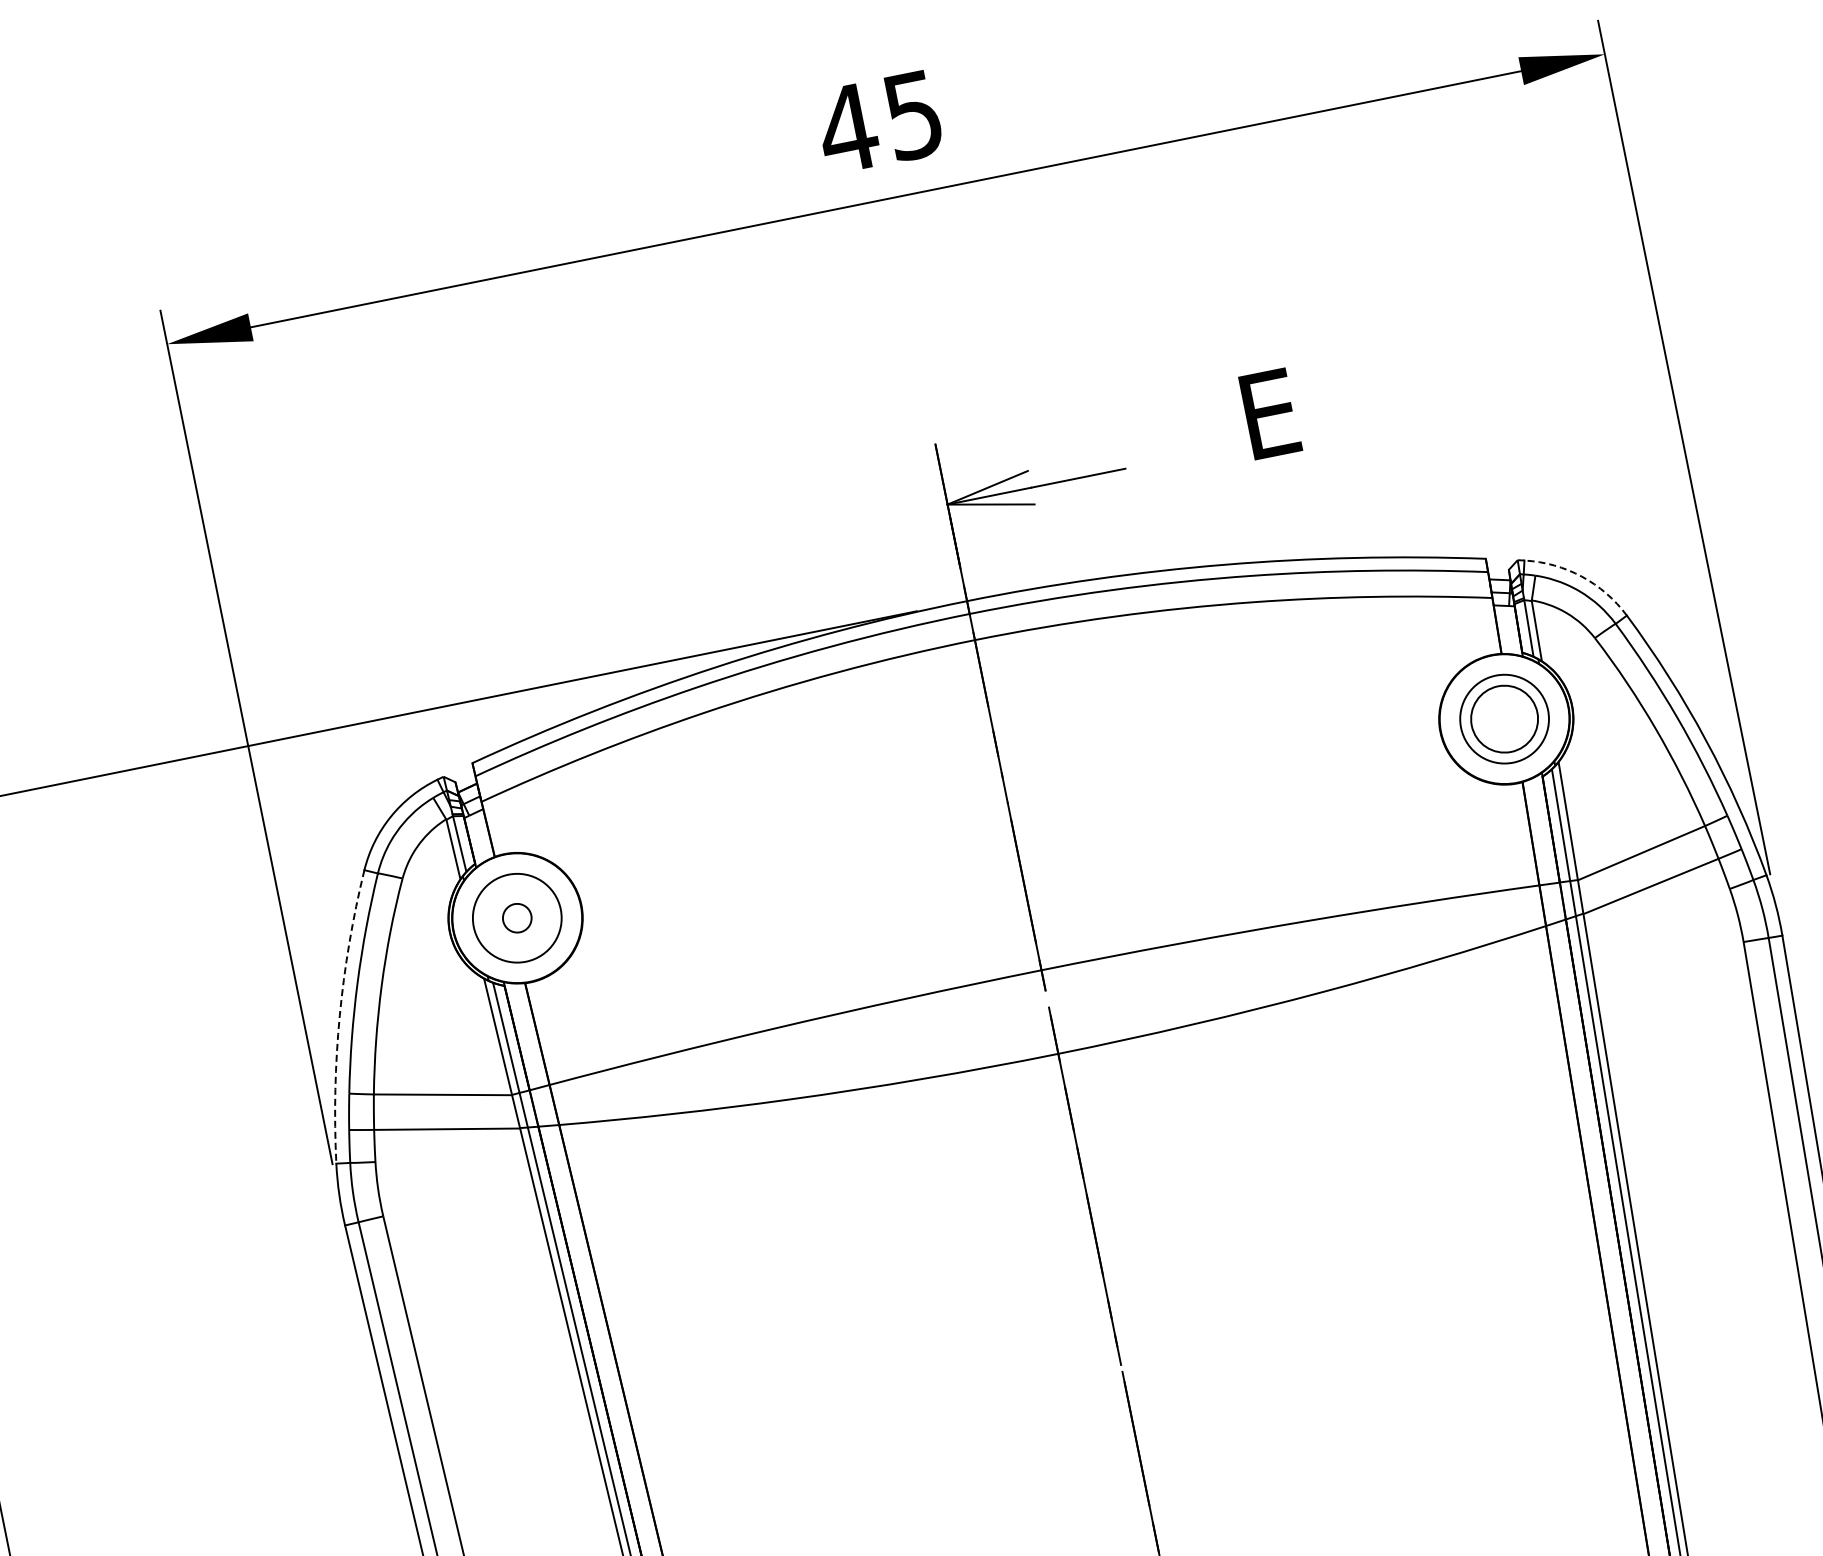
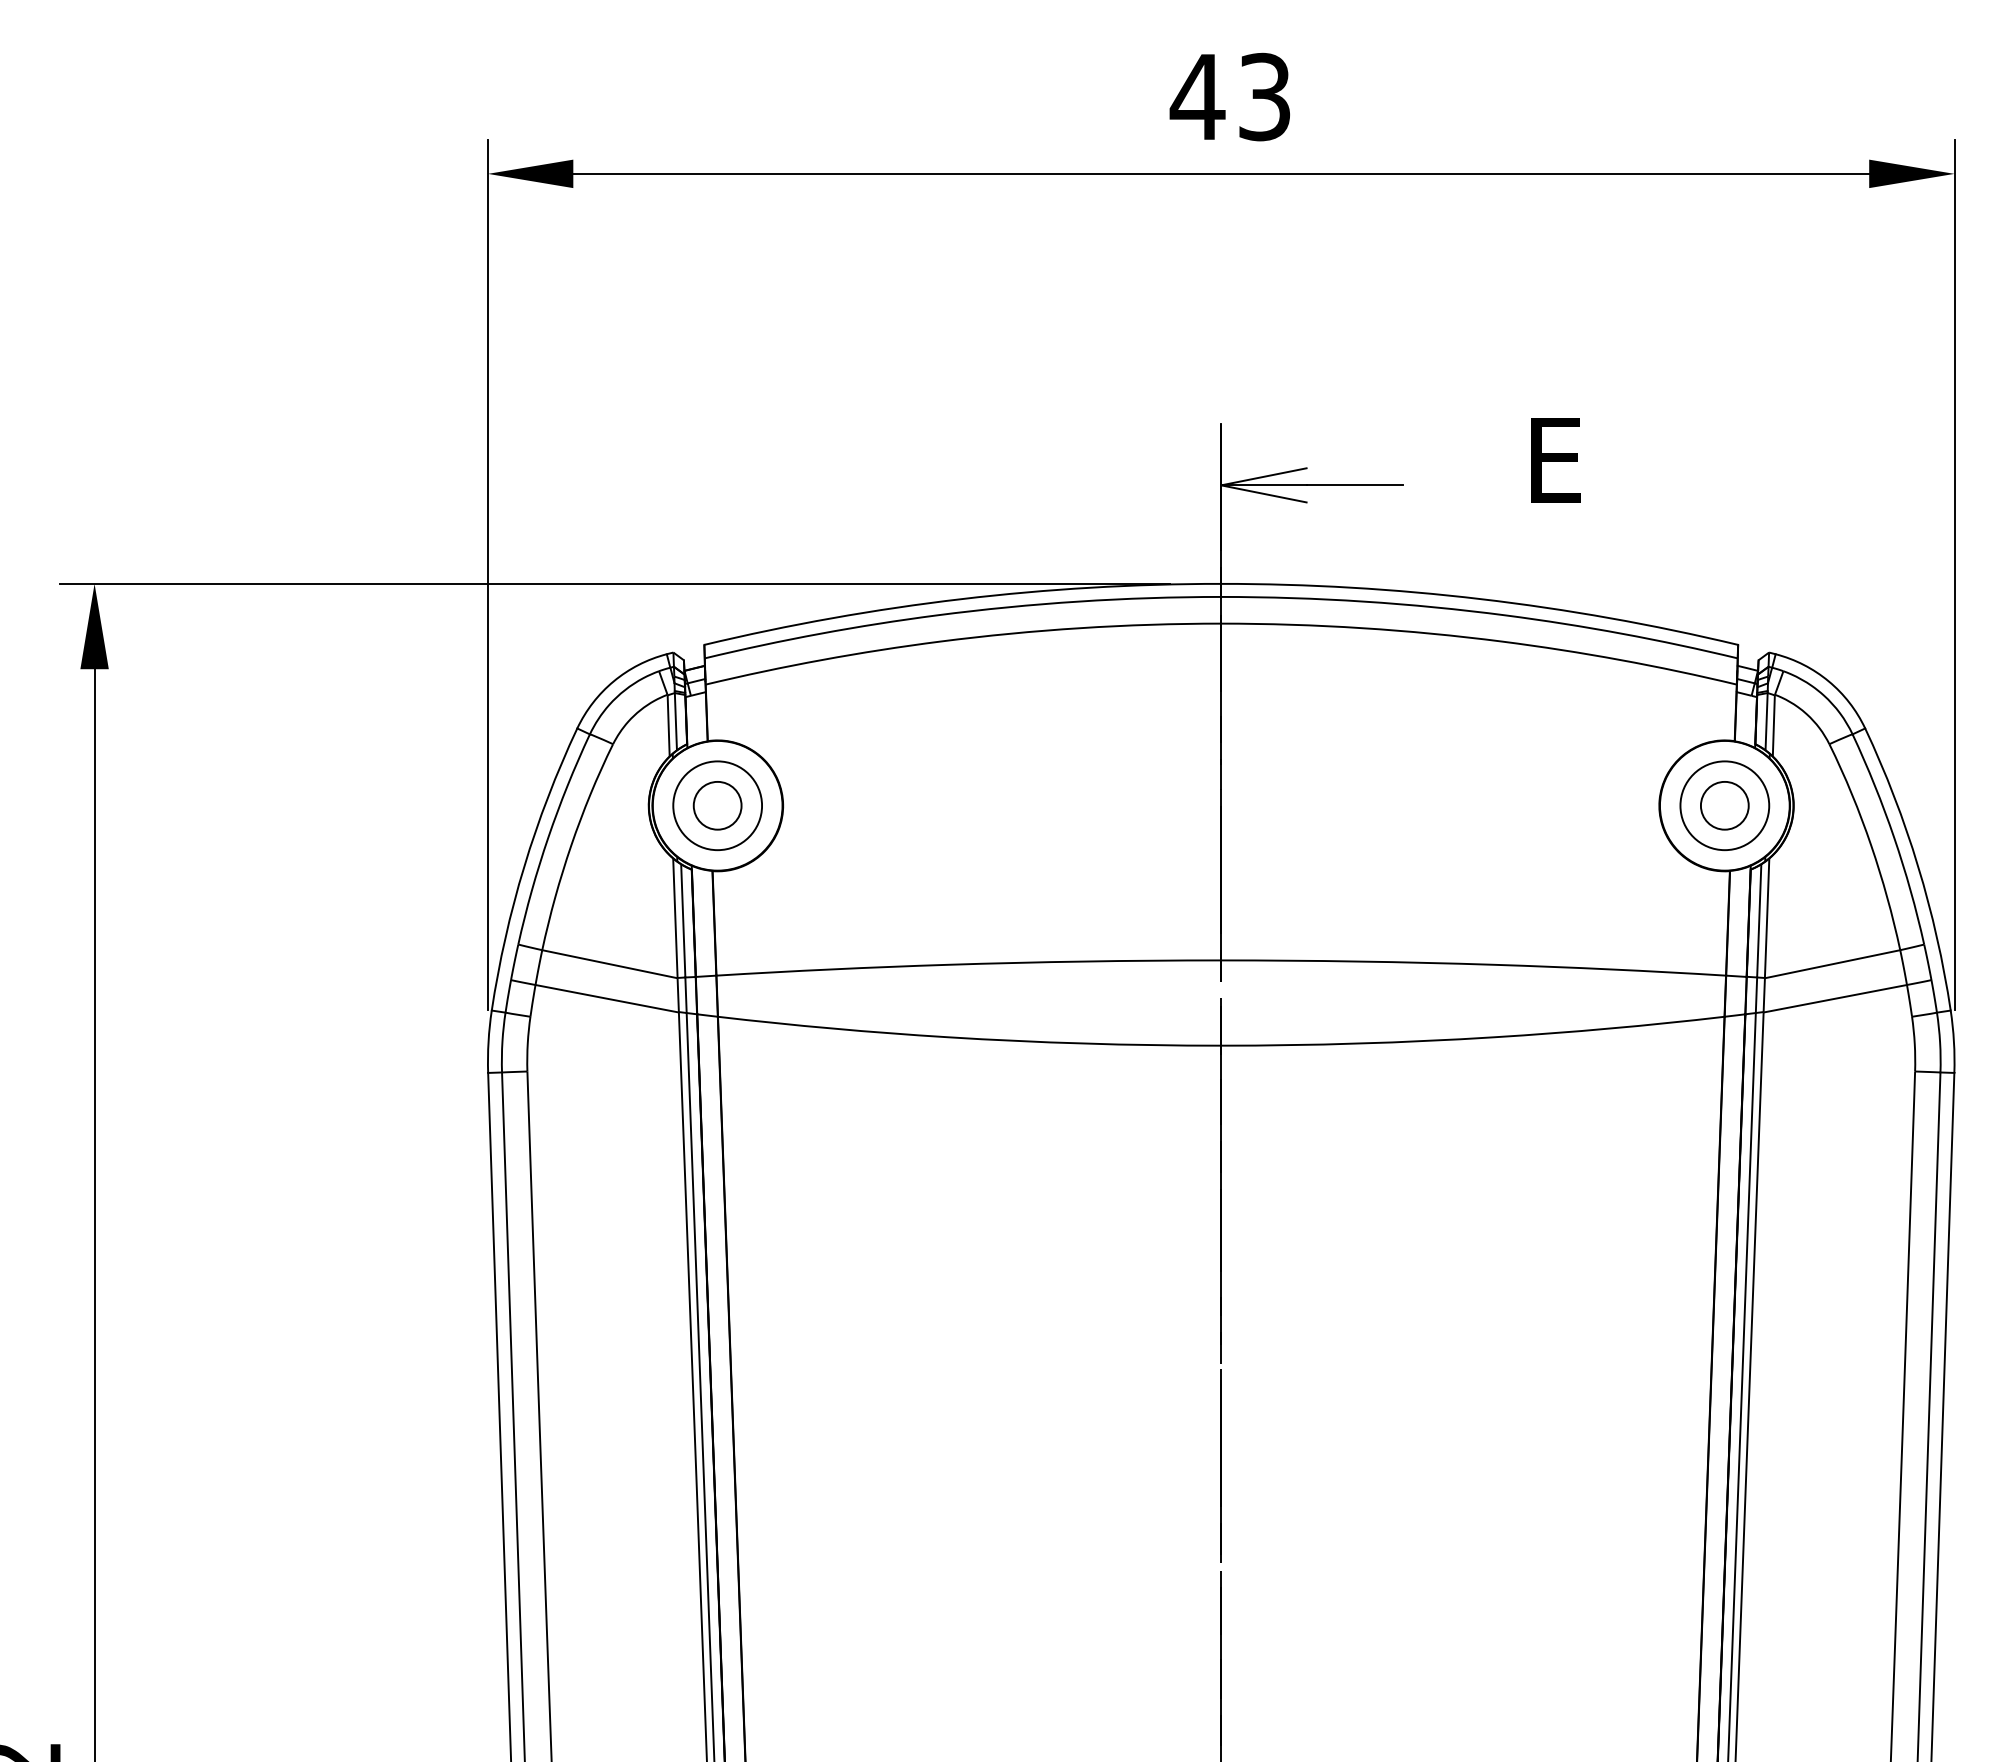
text: (913, 114) -> (1264, 96), 45 -> 43
arc: (1581, 576) -> (1828, 681), dashed -> solid
circle: (1504, 718) -> (1724, 805), size x0.71
circle: (517, 917) -> (717, 805), size x1.67
arc: (339, 1015) -> (524, 866), dashed -> solid

